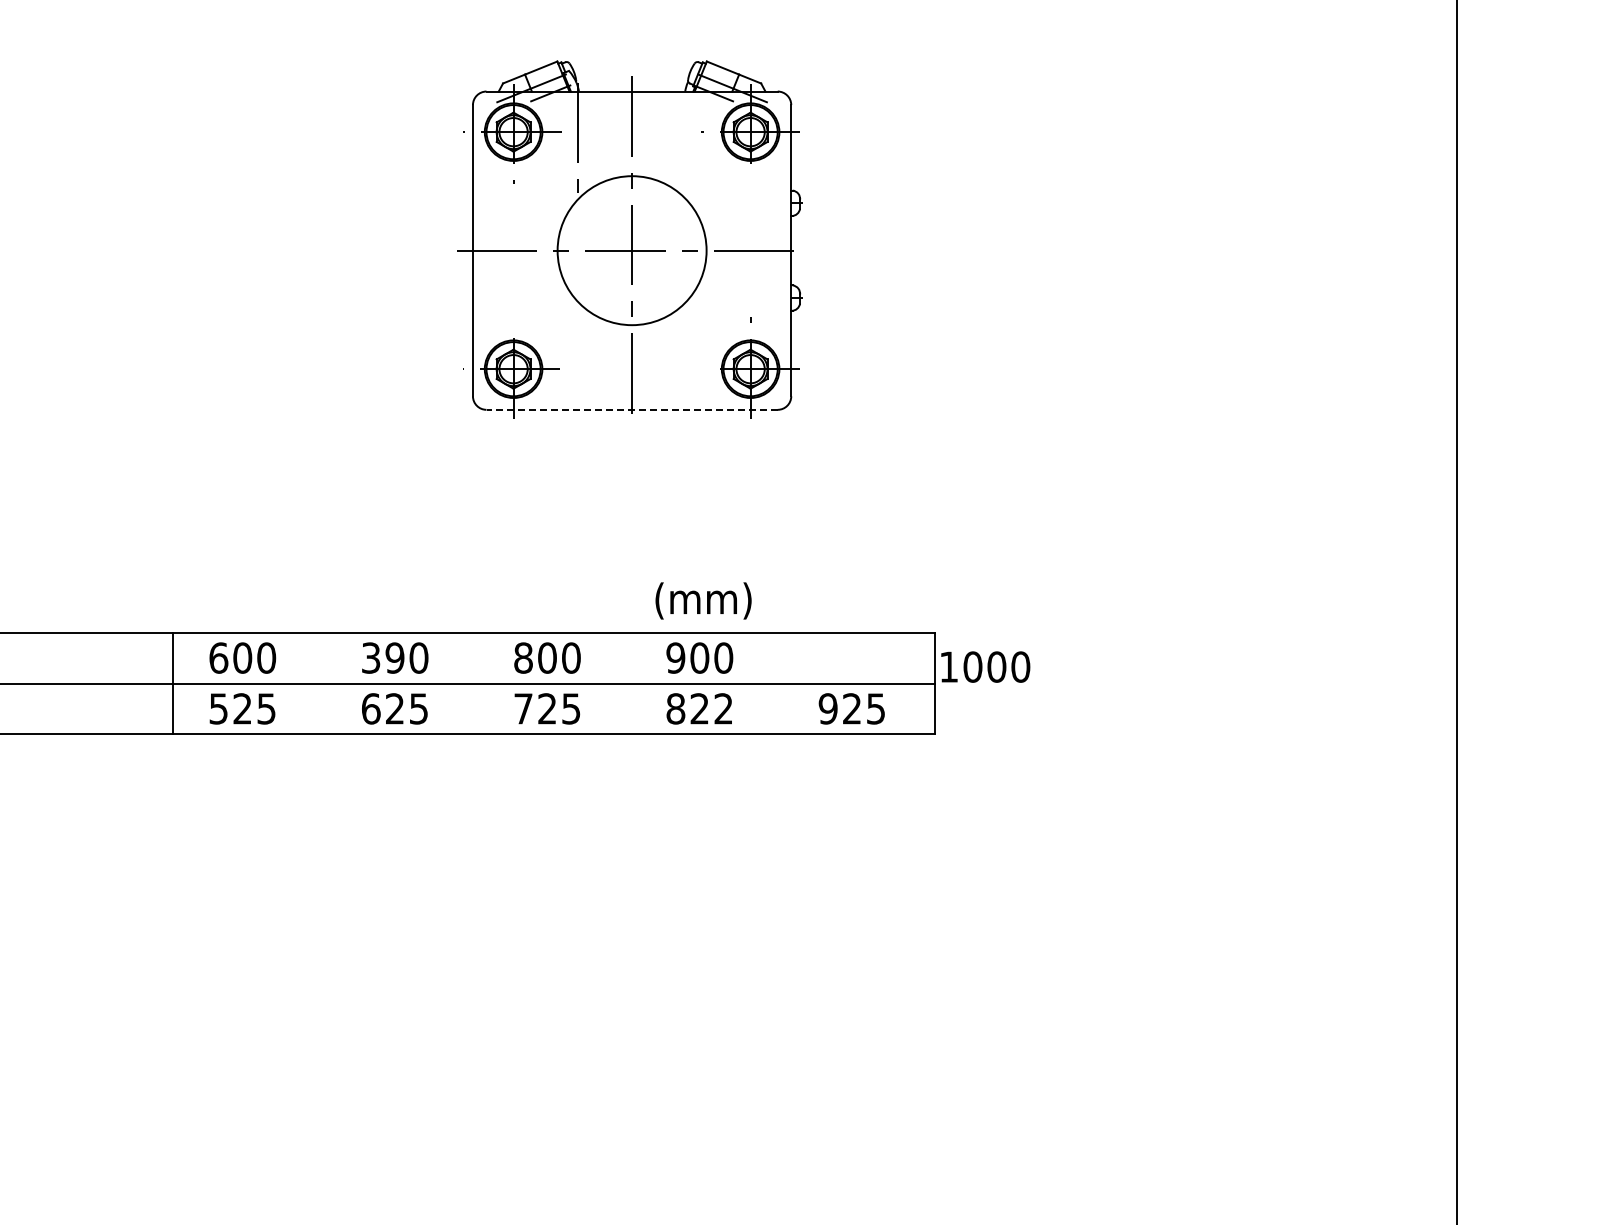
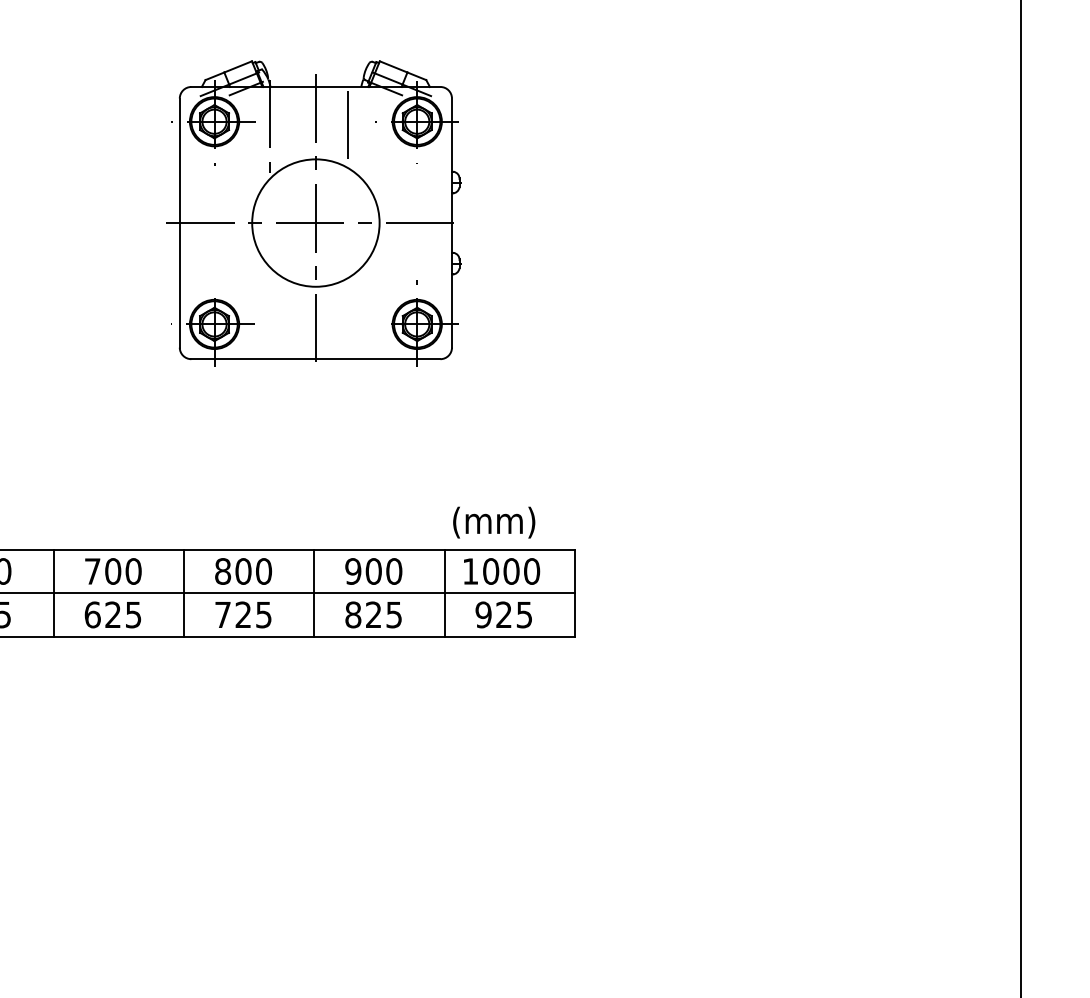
line: (669, 129) -> (347, 119), added
line: (632, 409) -> (316, 358), dashed -> solid
text: (703, 600) -> (494, 522), moved
text: (383, 657) -> (103, 570), 390 -> 700
text: (985, 666) -> (501, 570), moved
line: (325, 683) -> (53, 593), added
line: (477, 683) -> (183, 593), added
line: (630, 683) -> (314, 593), added
line: (782, 683) -> (444, 593), added
text: (723, 708) -> (394, 614), 822 -> 825

